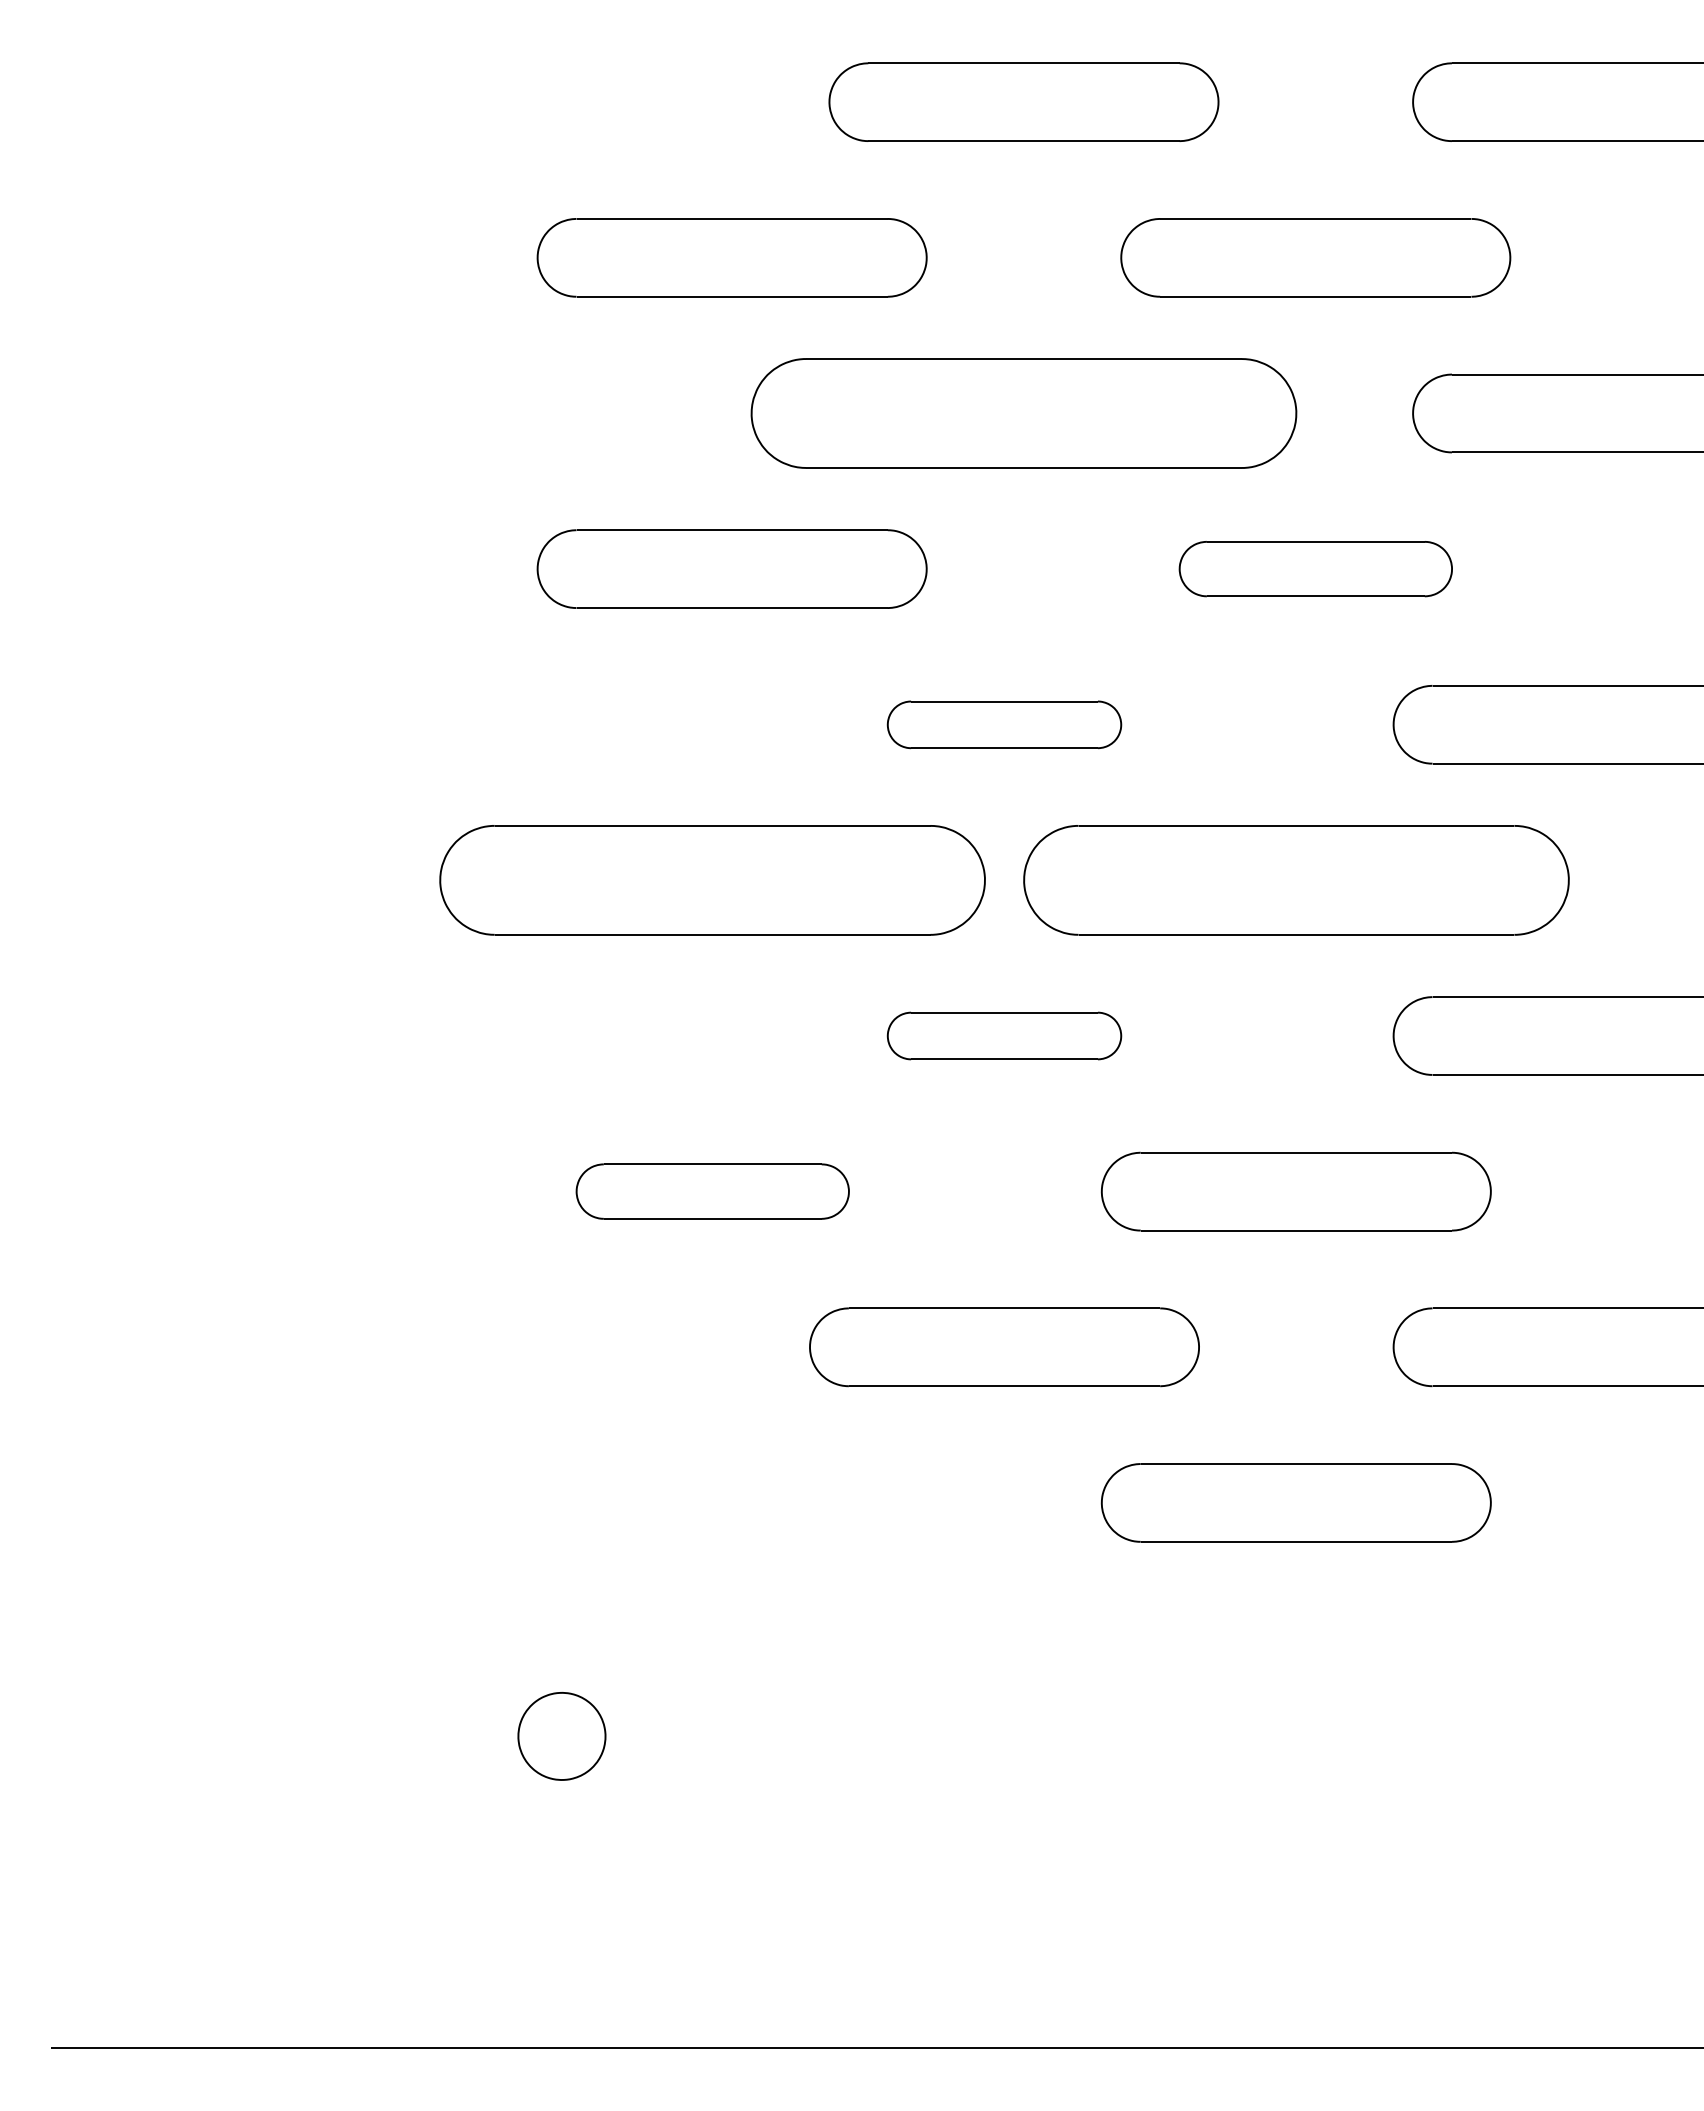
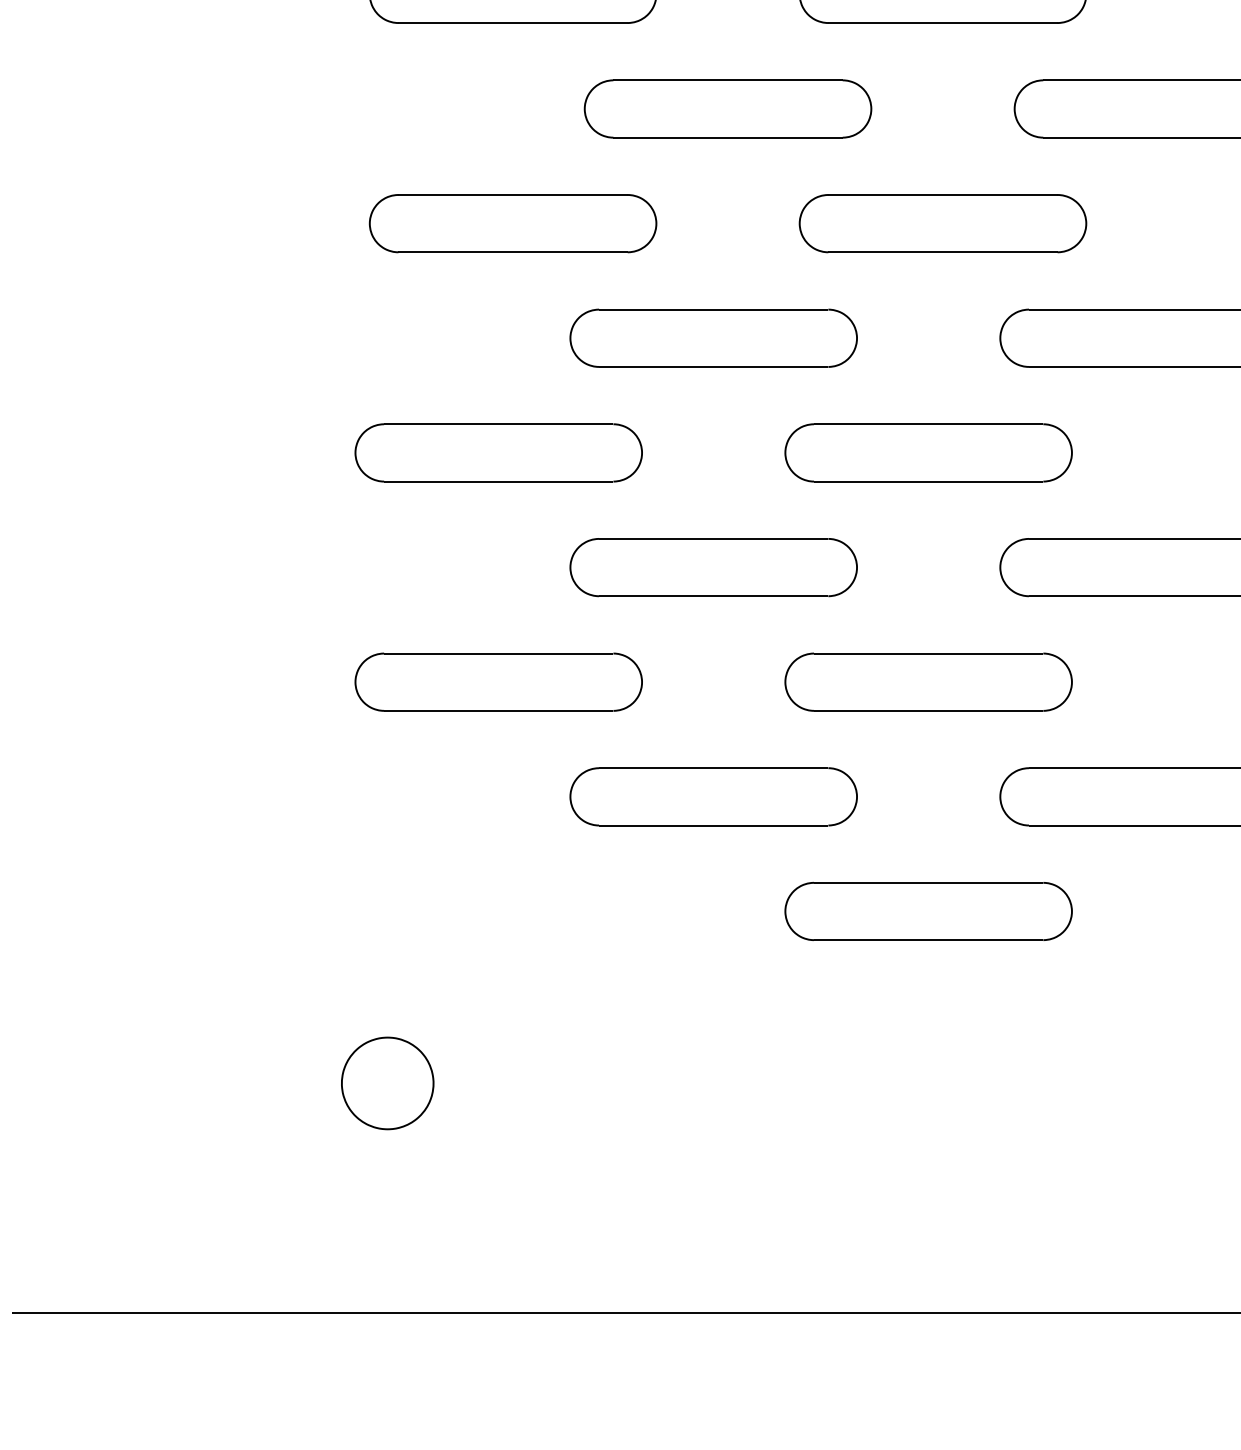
part: (1023, 413) -> (727, 109), size x0.71
part: (1315, 568) -> (942, 223), size x1.43
part: (1004, 724) -> (713, 338), size x1.67
part: (712, 880) -> (498, 453), size x0.71
part: (1295, 880) -> (928, 453), size x0.71
part: (1004, 1035) -> (713, 567), size x1.67
part: (712, 1191) -> (498, 682), size x1.43
part: (561, 1736) -> (387, 1083), size x1.43

